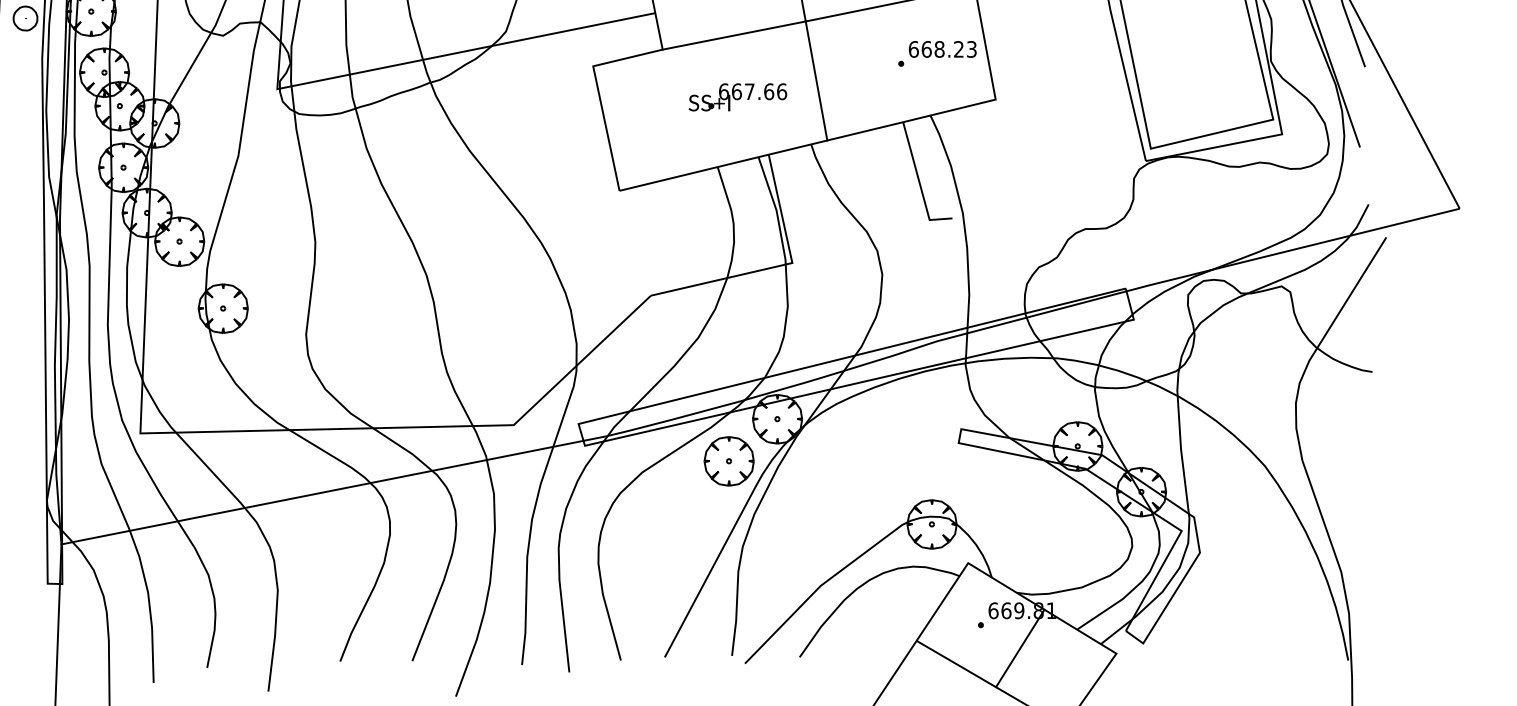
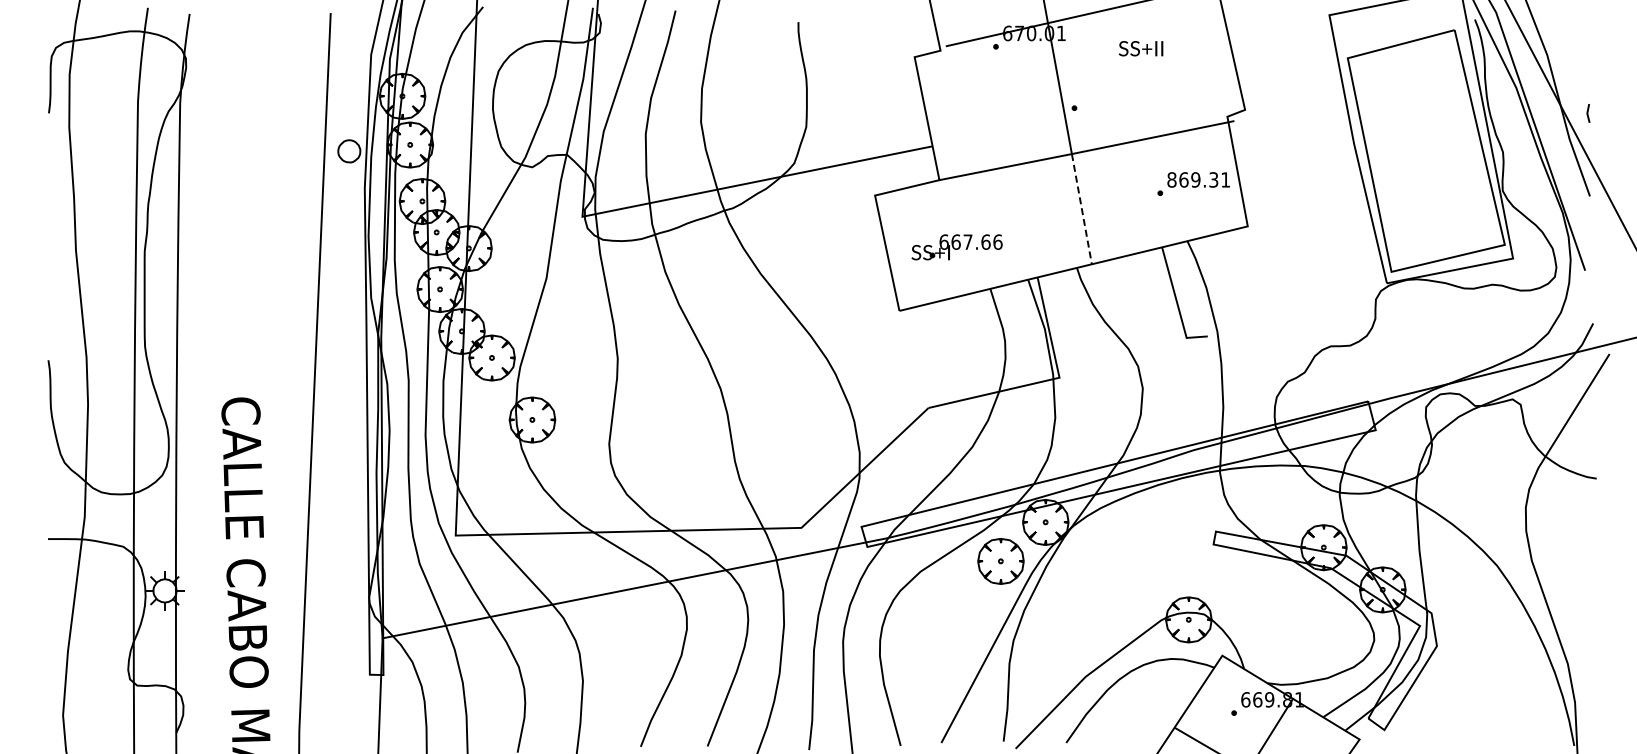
text: (942, 48) -> (1198, 179), 668.23 -> 869.31
line: (816, 81) -> (1081, 209), solid -> dashed
part: (737, 97) -> (956, 247), moved

